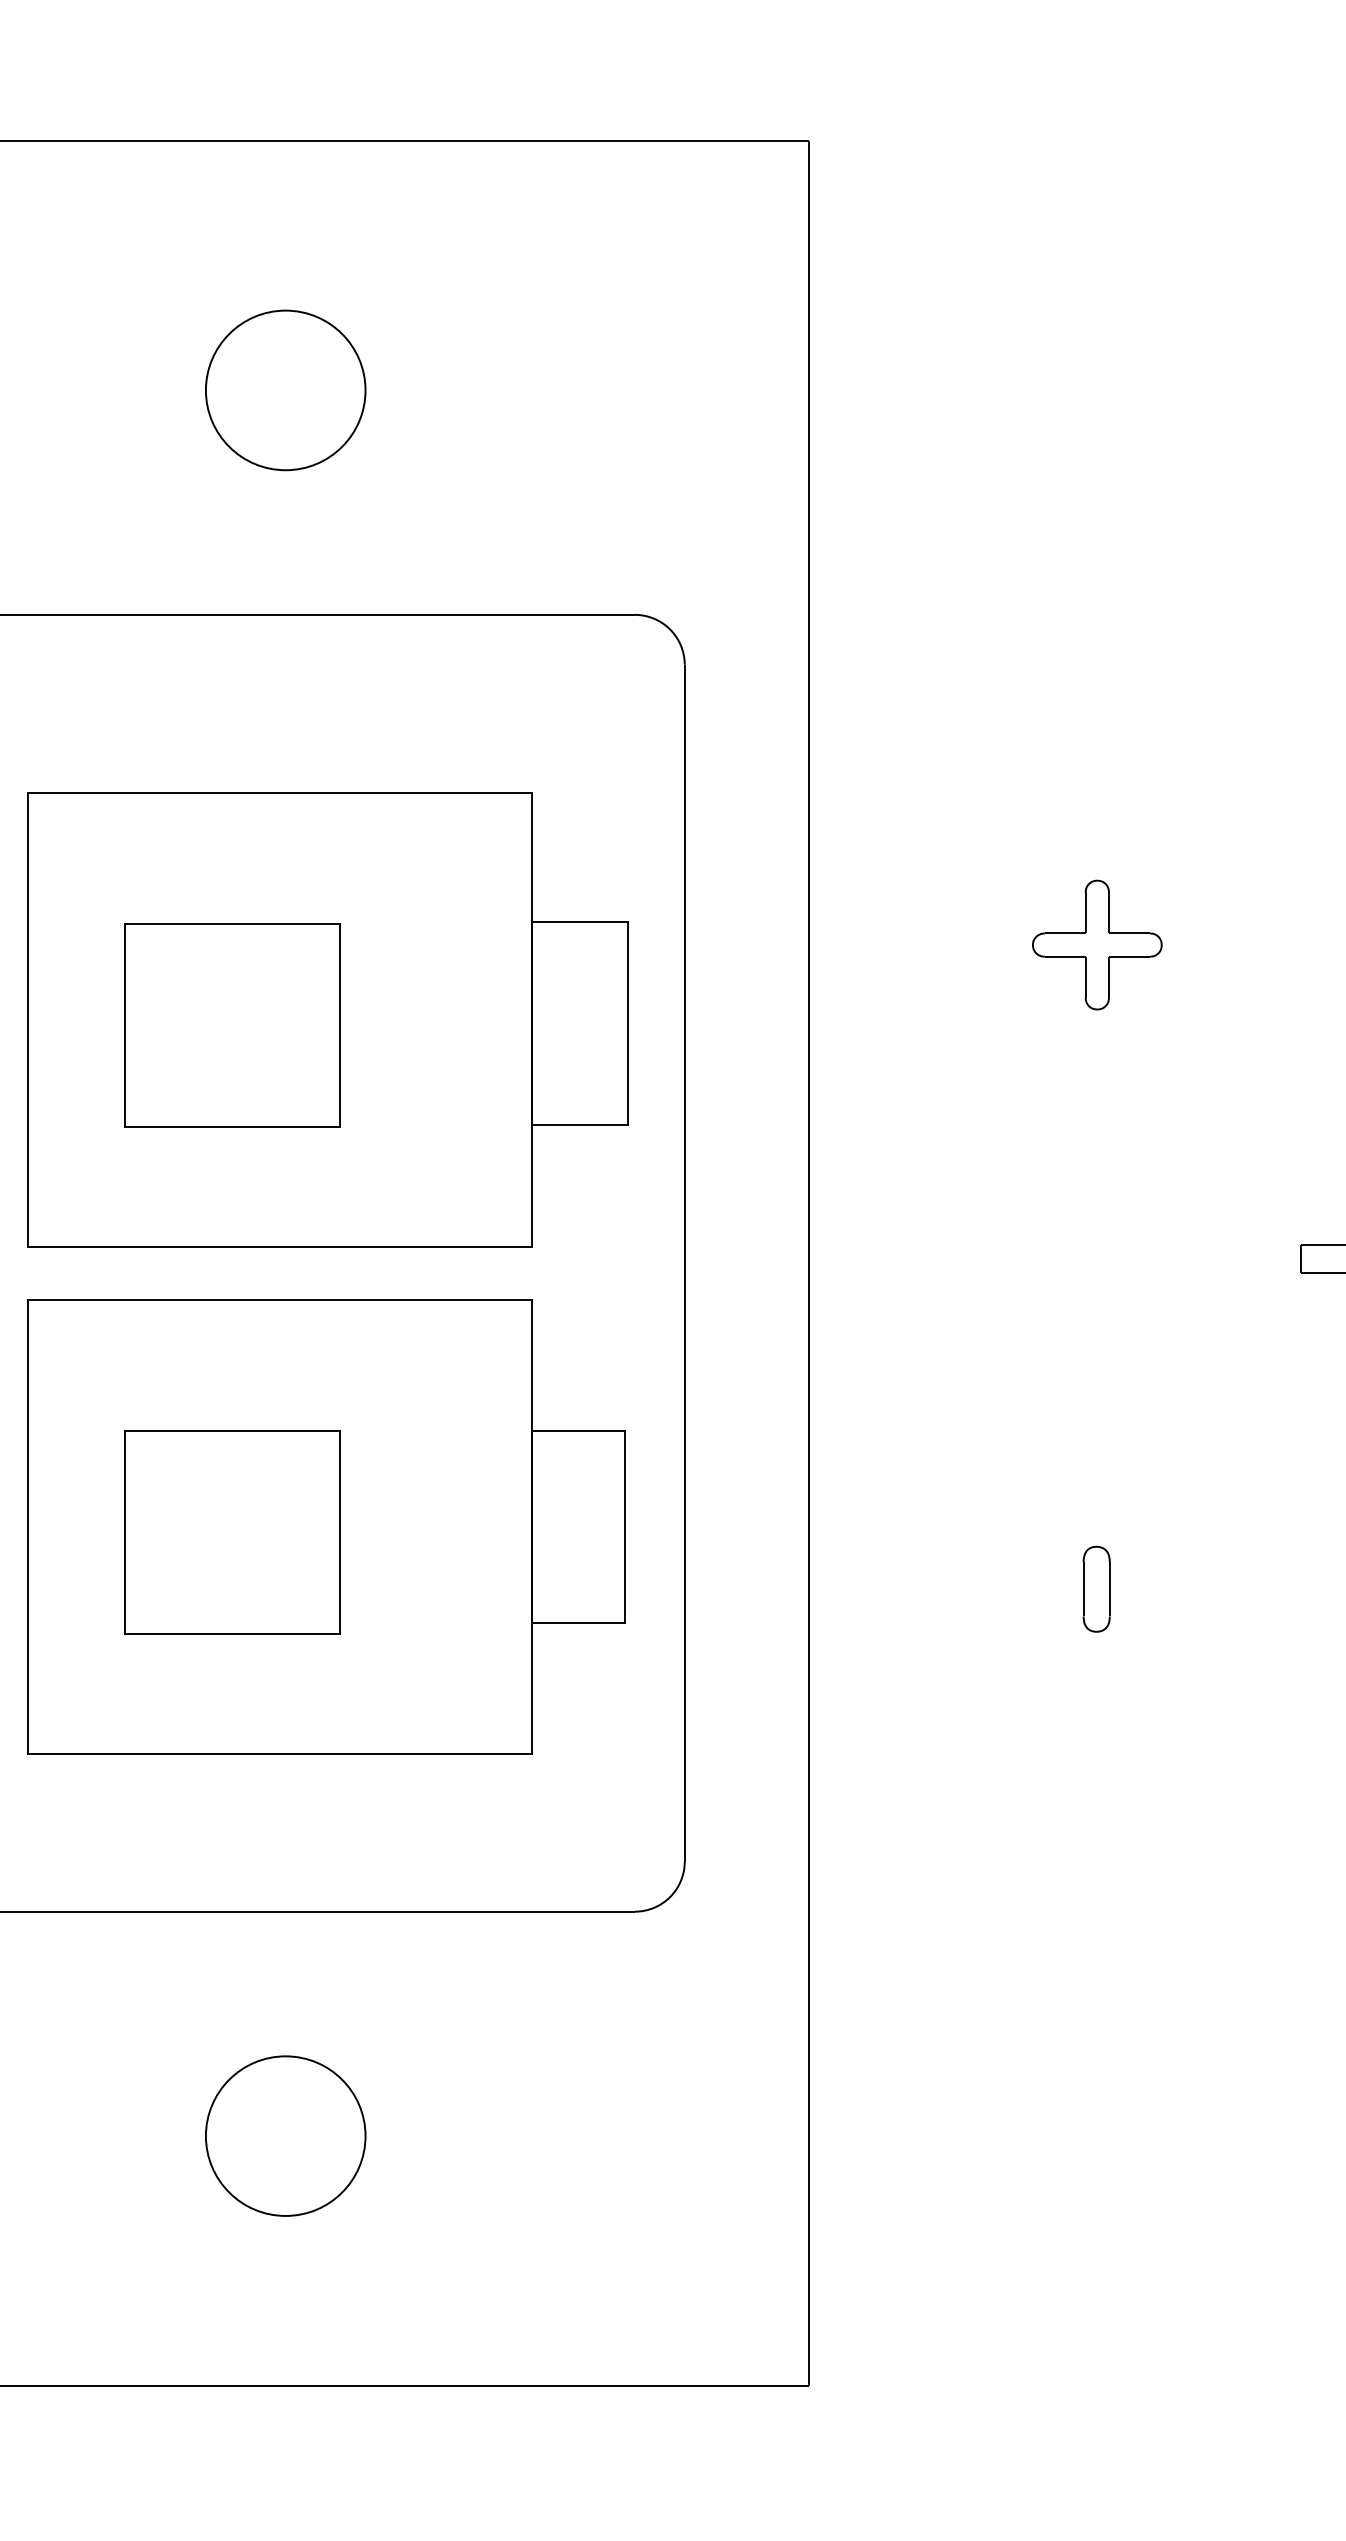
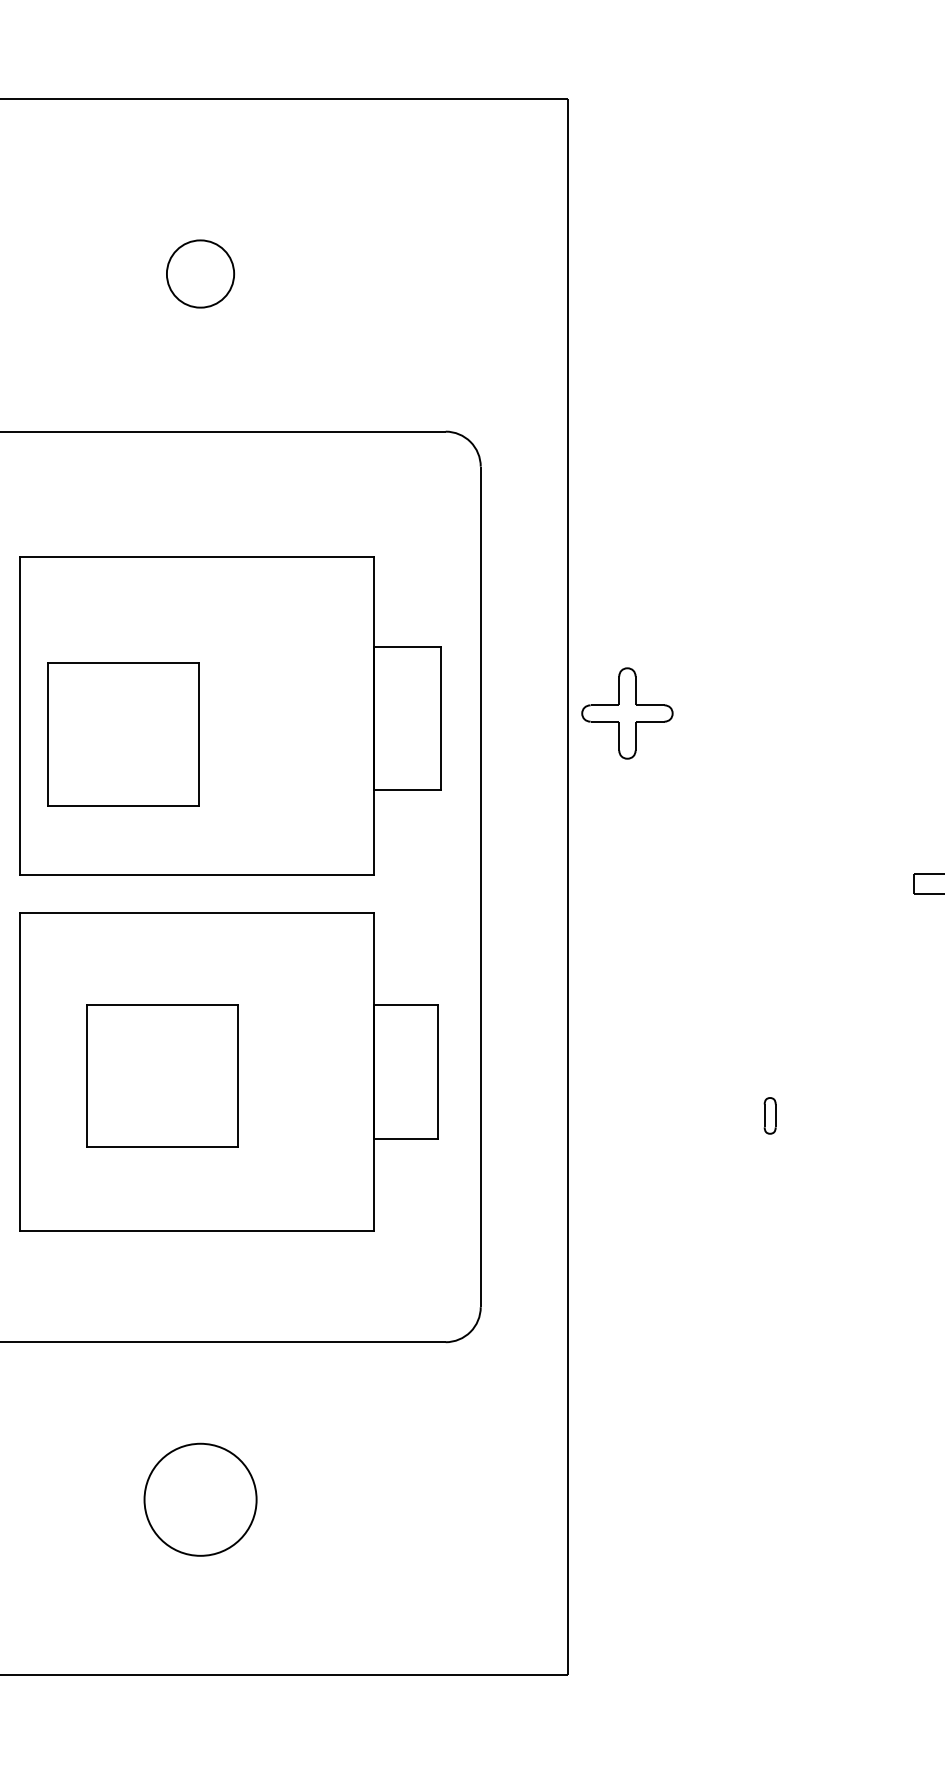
part: (285, 389) -> (200, 273), size x0.6
part: (1097, 945) -> (627, 713), moved
part: (231, 1026) -> (123, 734), moved
part: (1097, 1588) -> (770, 1115), size x0.6

